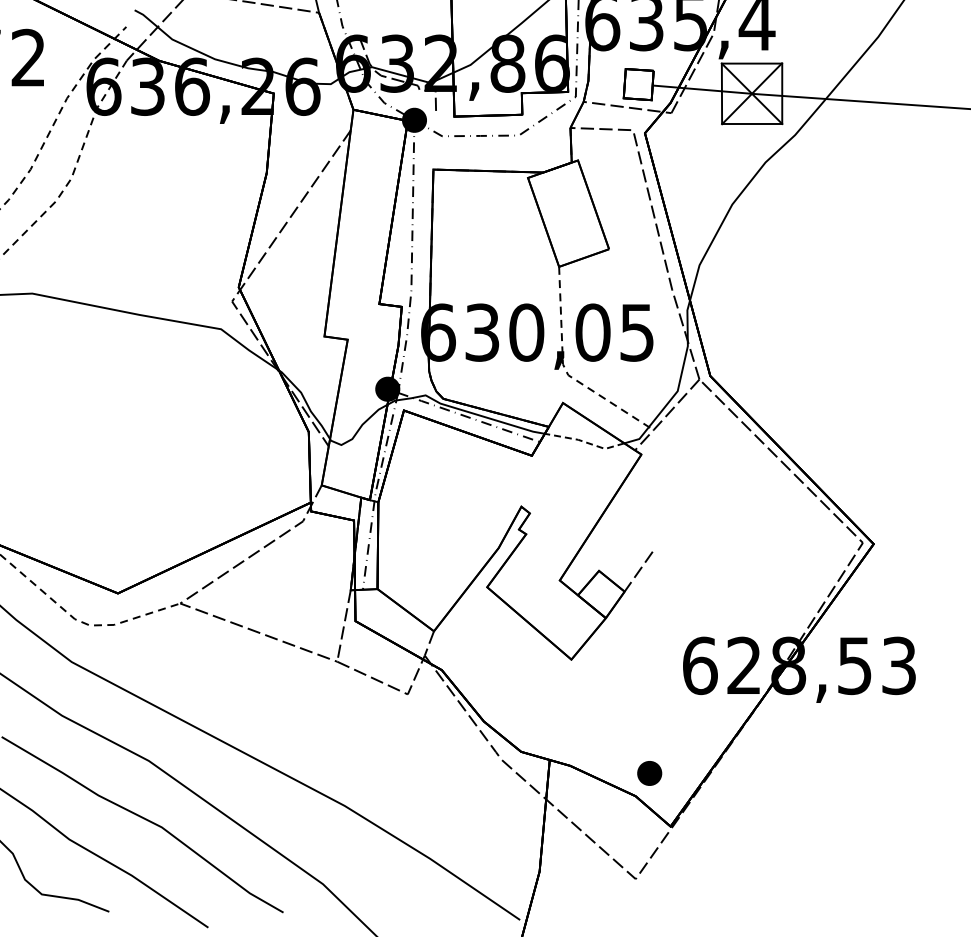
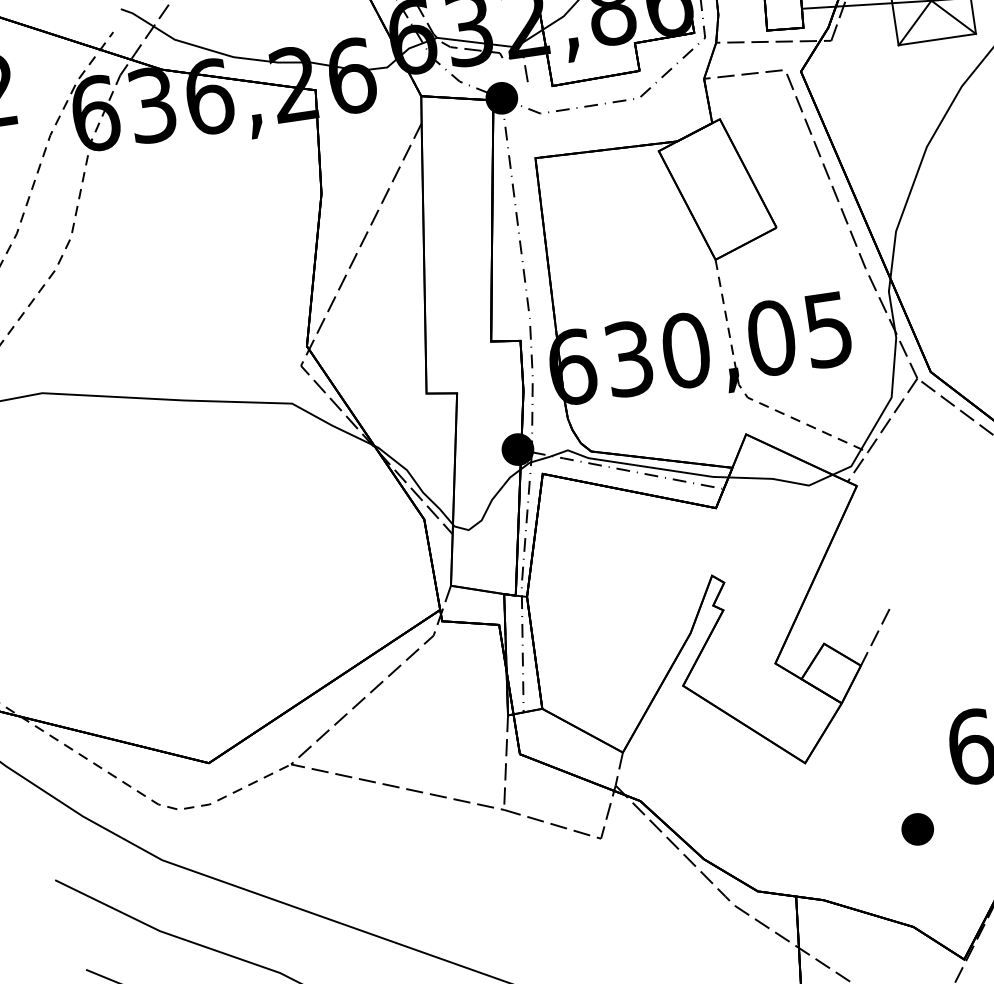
line: (585, 442) -> (782, 480), dashed -> solid
part: (649, 773) -> (917, 829), moved

